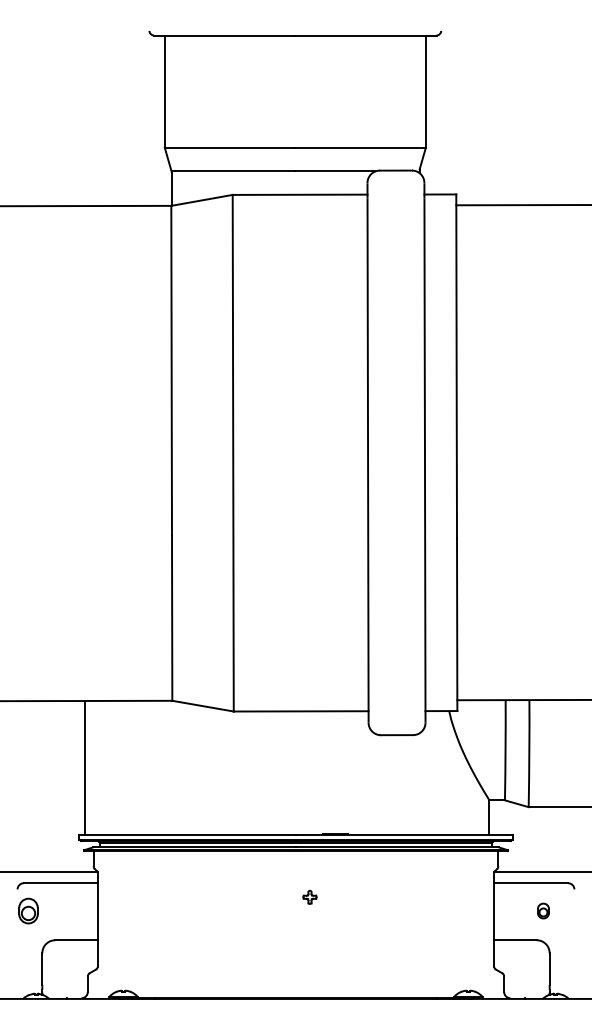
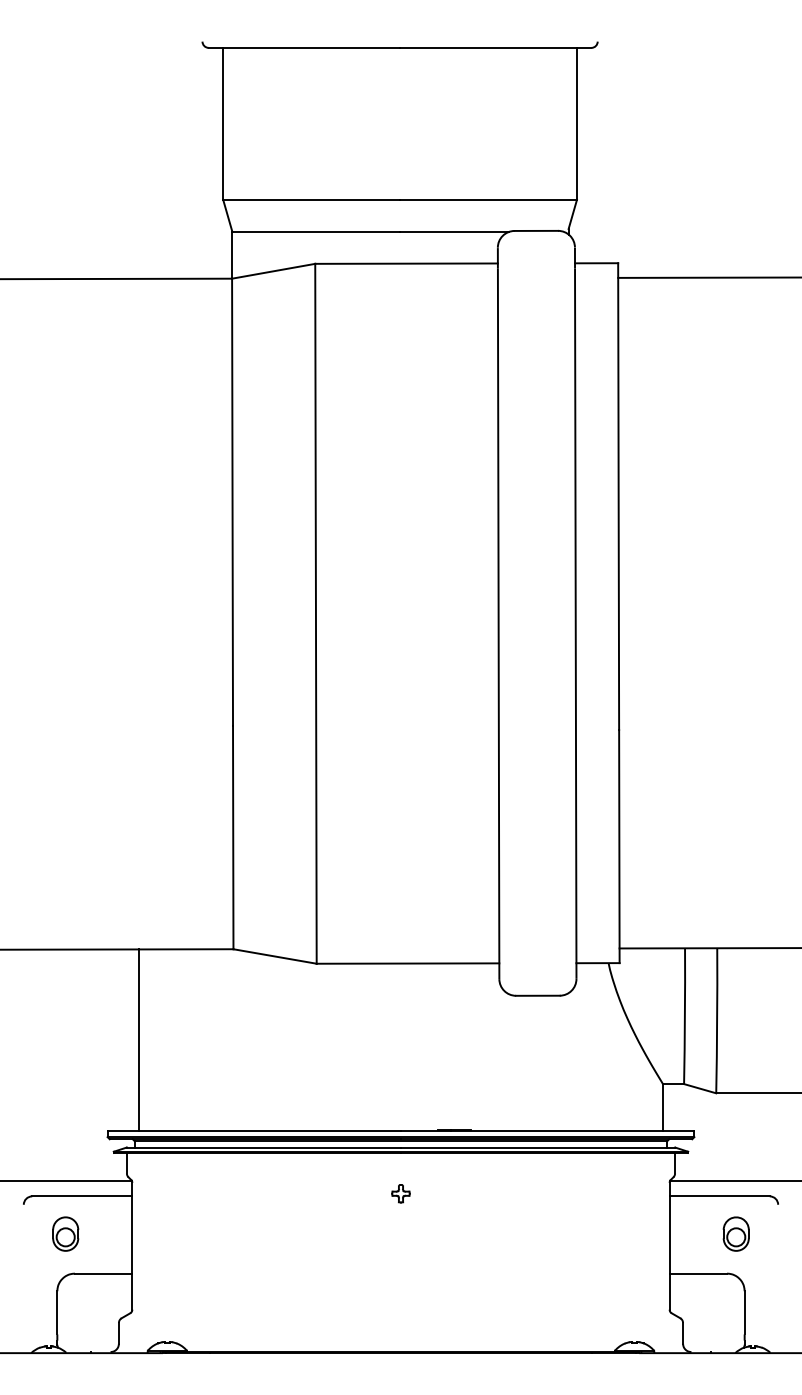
line: (84, 767) -> (138, 1039), moved
part: (309, 896) -> (400, 1192), moved
part: (28, 910) -> (65, 1233), moved
part: (543, 910) -> (736, 1233), size x1.67

